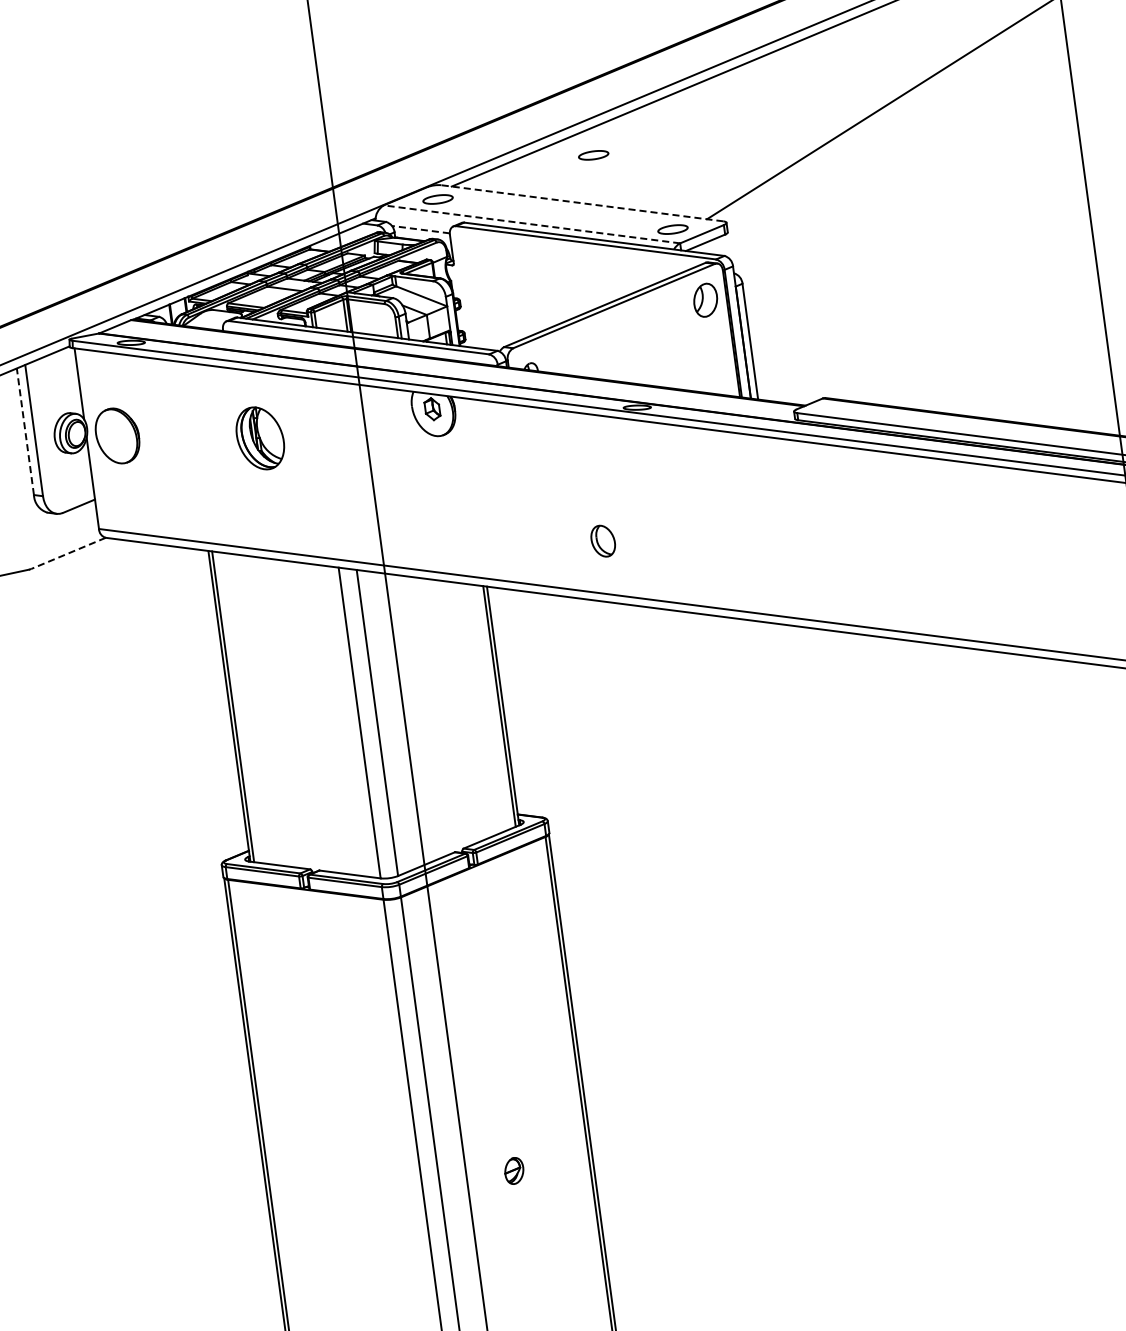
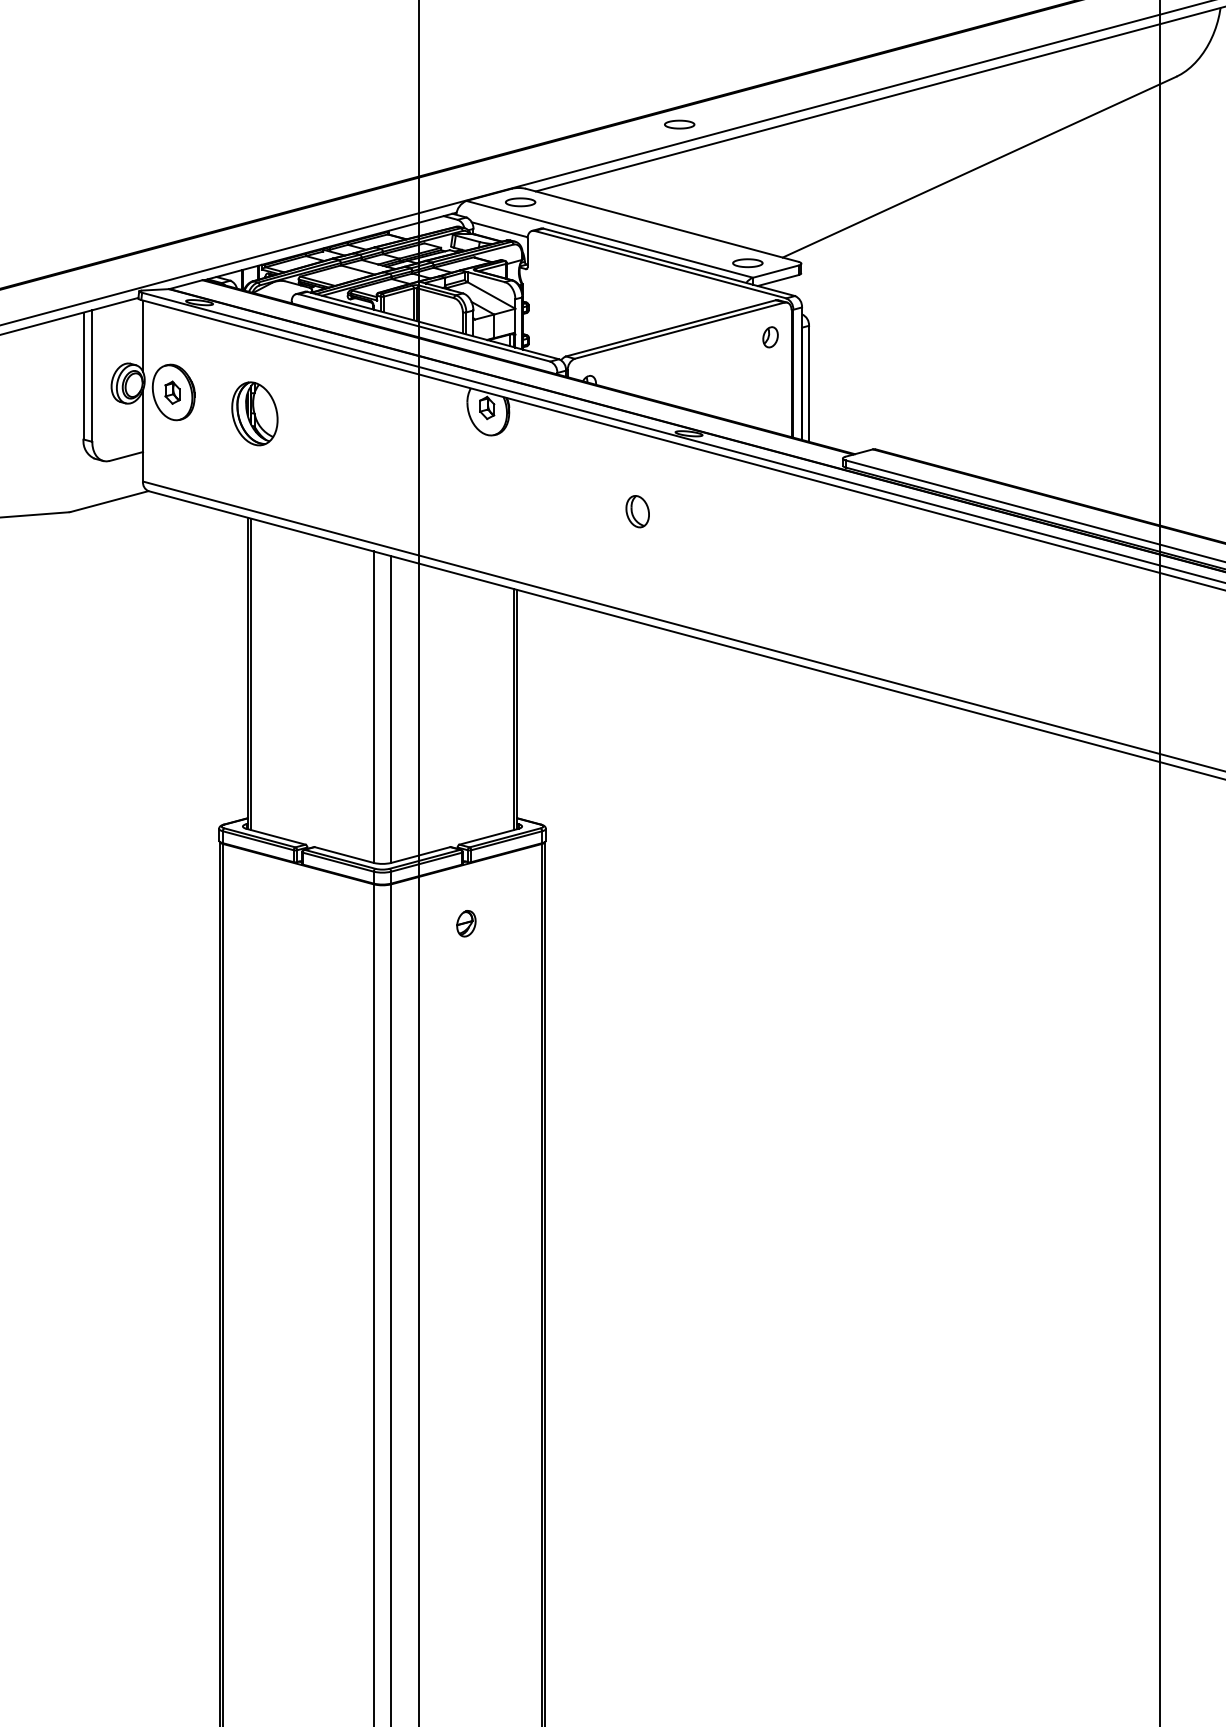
part: (593, 155) -> (679, 124), moved
line: (581, 203) -> (661, 225), dashed -> solid
line: (531, 224) -> (609, 239), dashed -> solid
line: (420, 229) -> (499, 229), dashed -> solid
part: (705, 300) -> (770, 337), size x0.62
line: (25, 431) -> (83, 375), dashed -> solid
part: (116, 436) -> (172, 392), added
part: (259, 438) -> (254, 413), moved
part: (602, 541) -> (637, 511), moved
line: (68, 553) -> (109, 501), dashed -> solid
part: (514, 1170) -> (466, 923), moved

